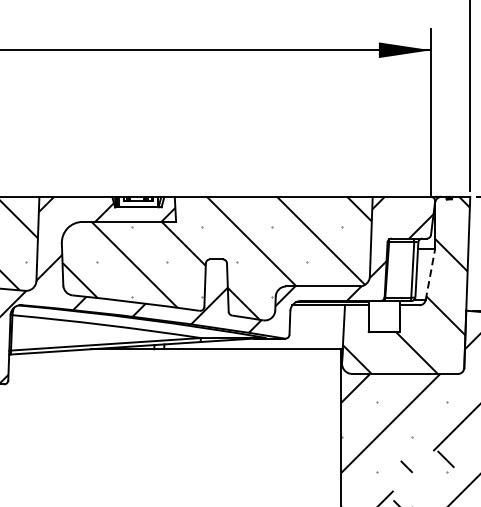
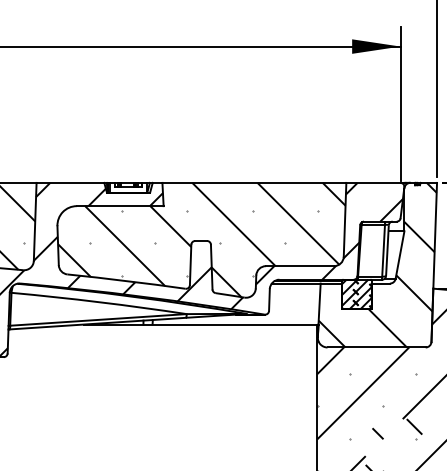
line: (430, 273) -> (400, 254), dashed -> solid
hatch: (383, 315) -> (356, 293), added

